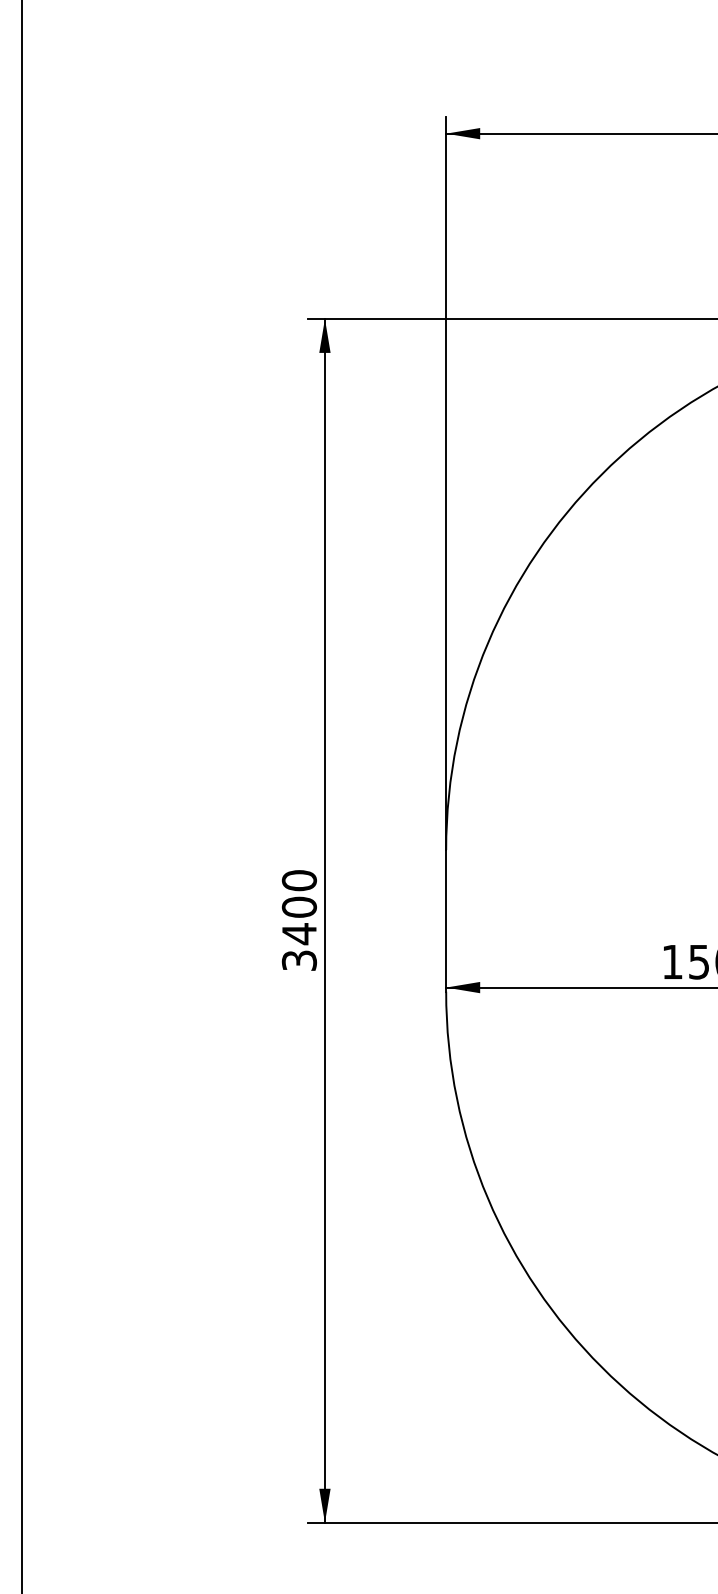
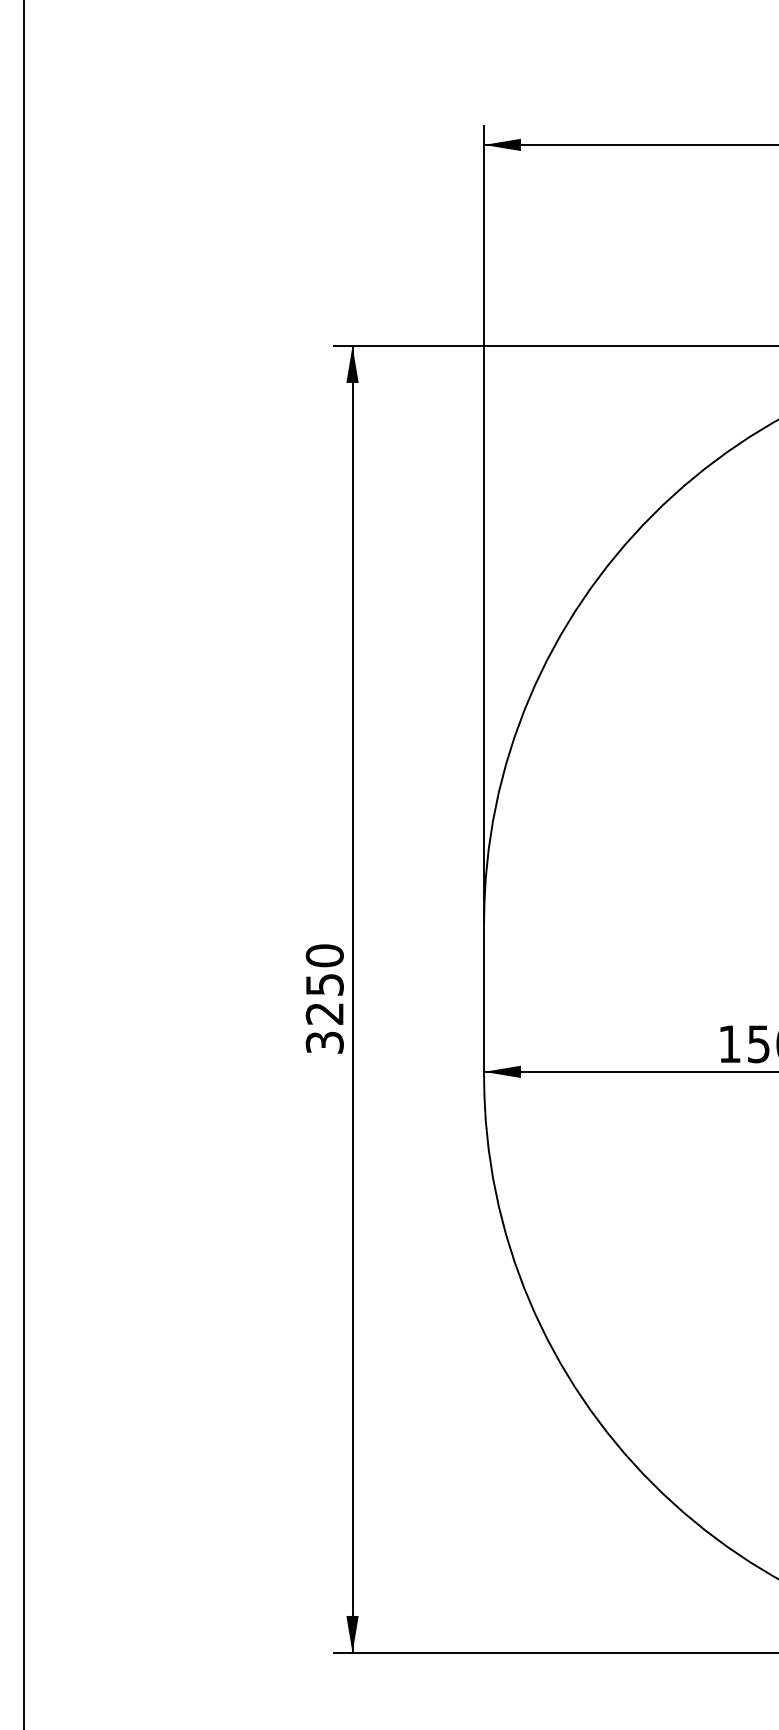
text: (299, 920) -> (324, 999), 3400 -> 3250

